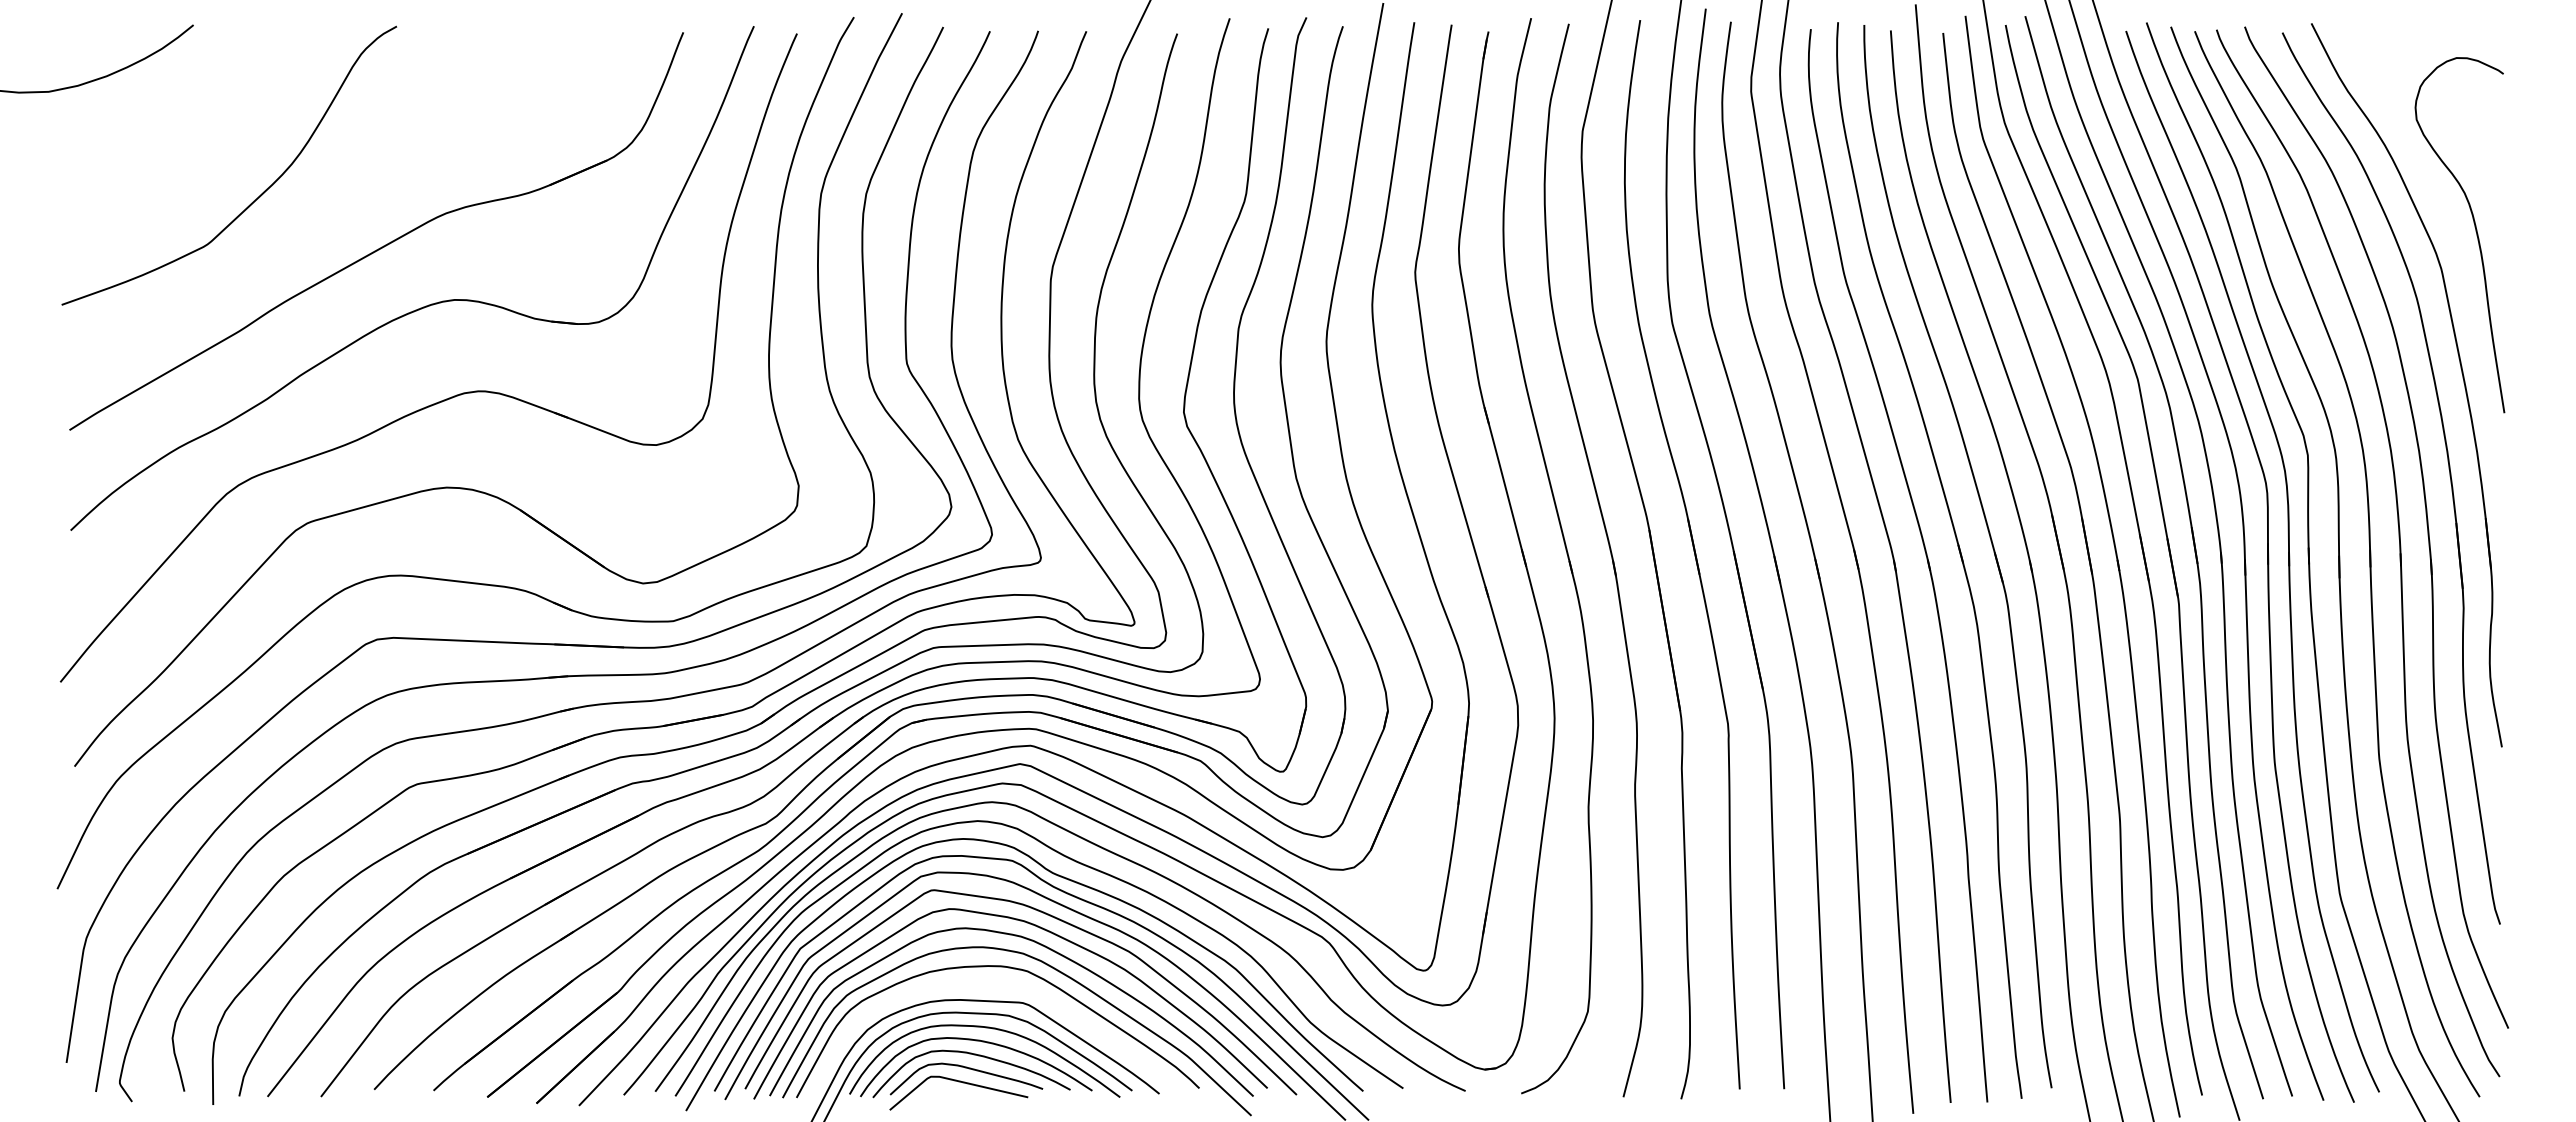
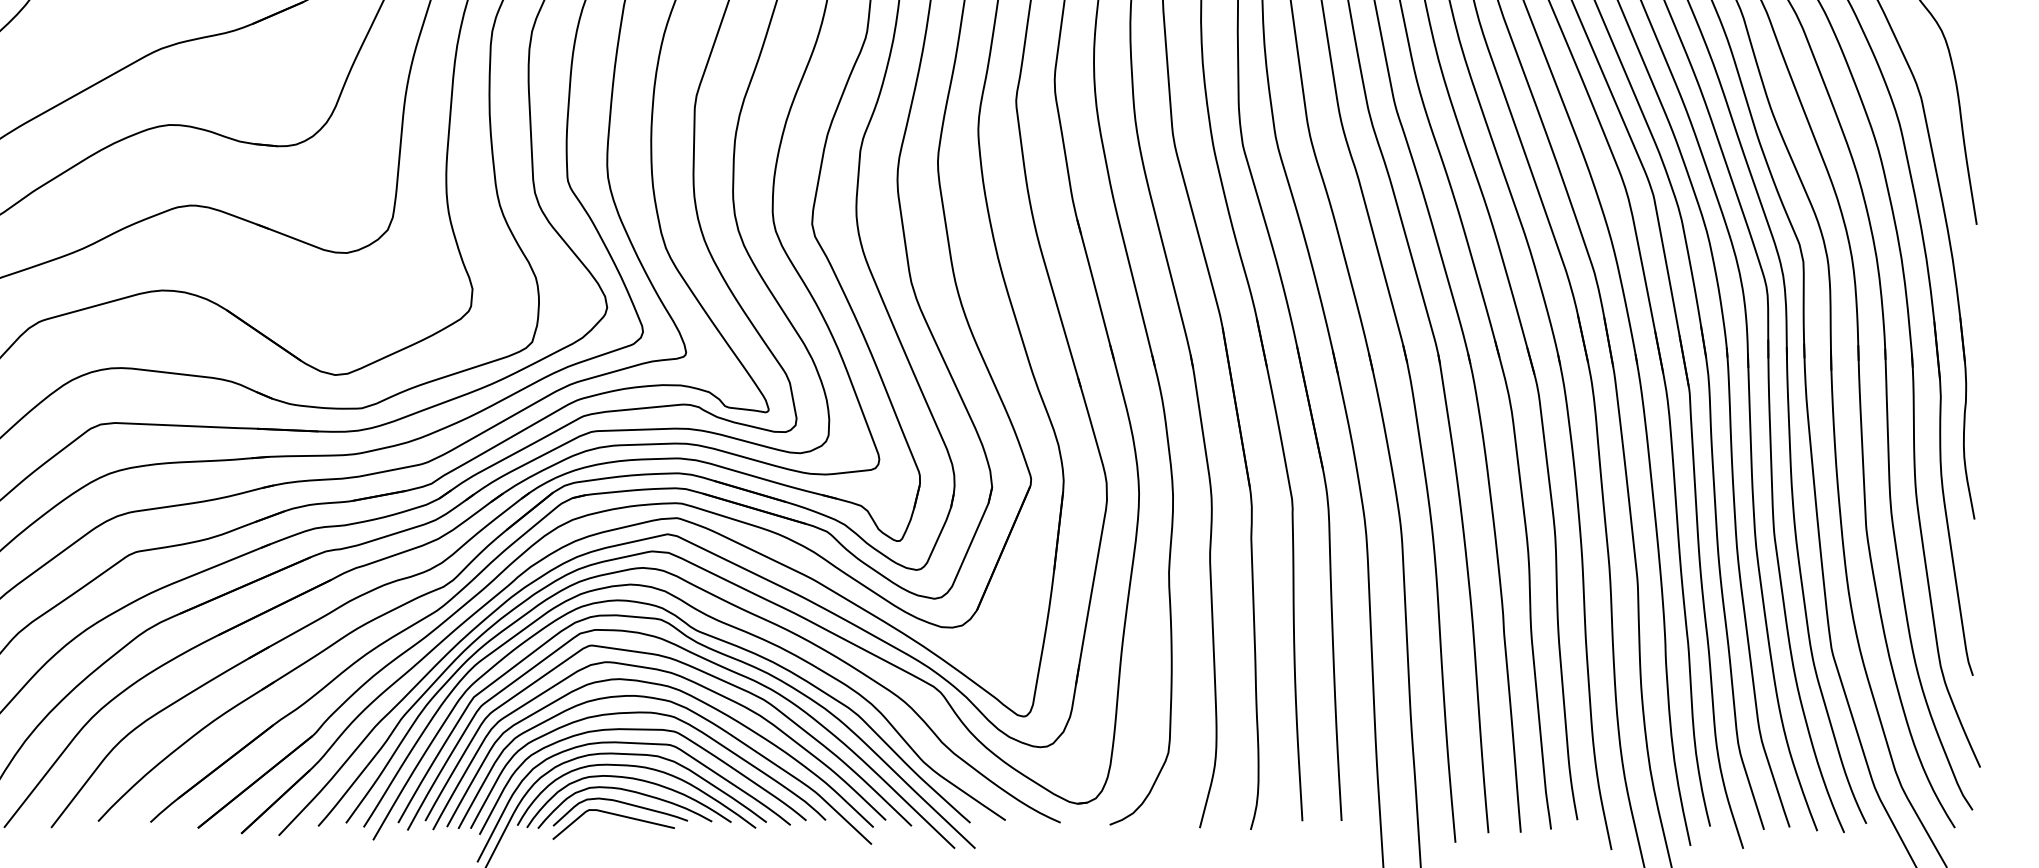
curve: (991, 986) -> (642, 730), added

